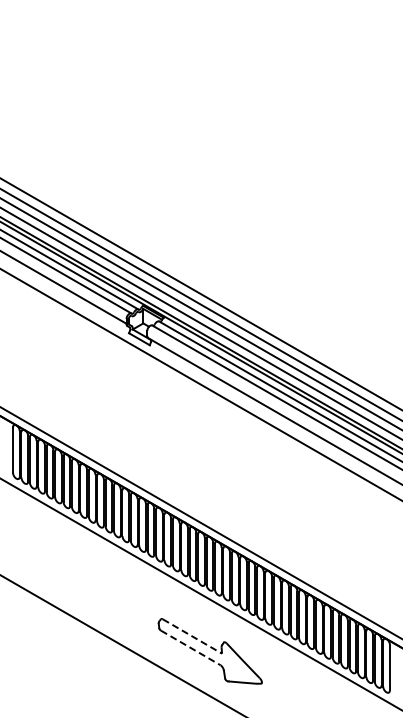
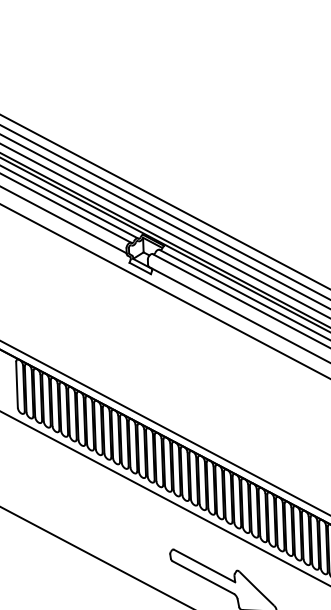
line: (192, 636) -> (204, 566), dashed -> solid
line: (191, 648) -> (204, 578), dashed -> solid

